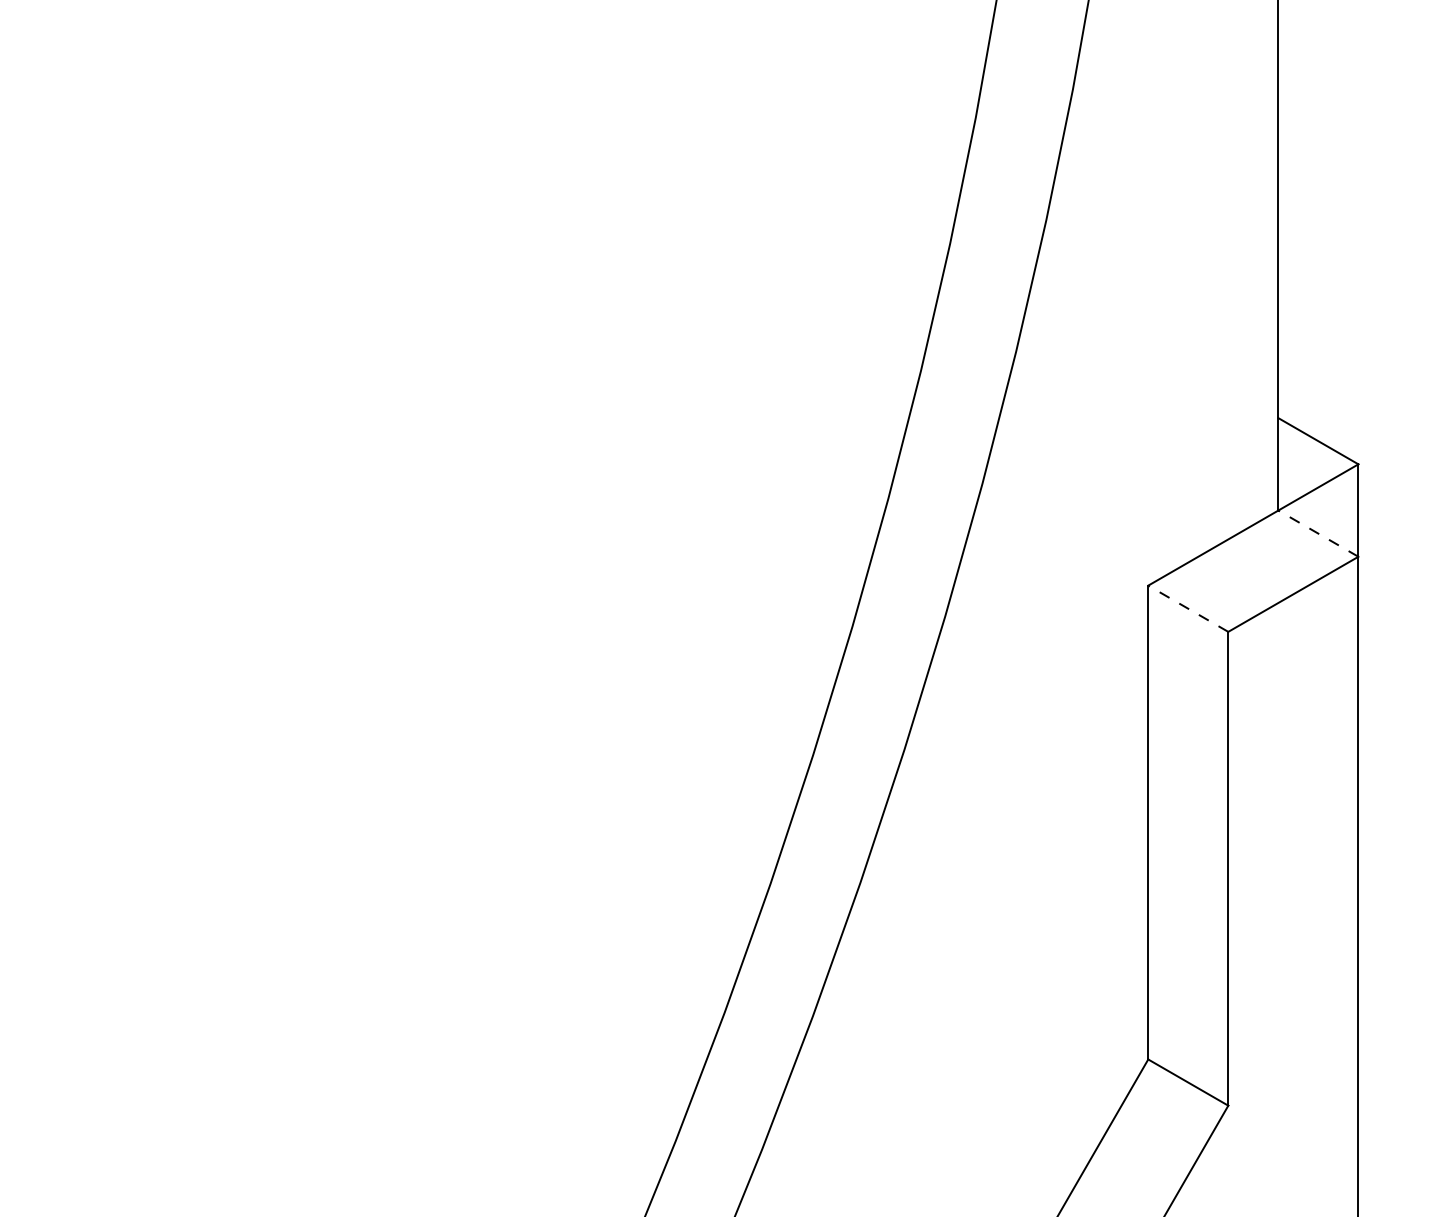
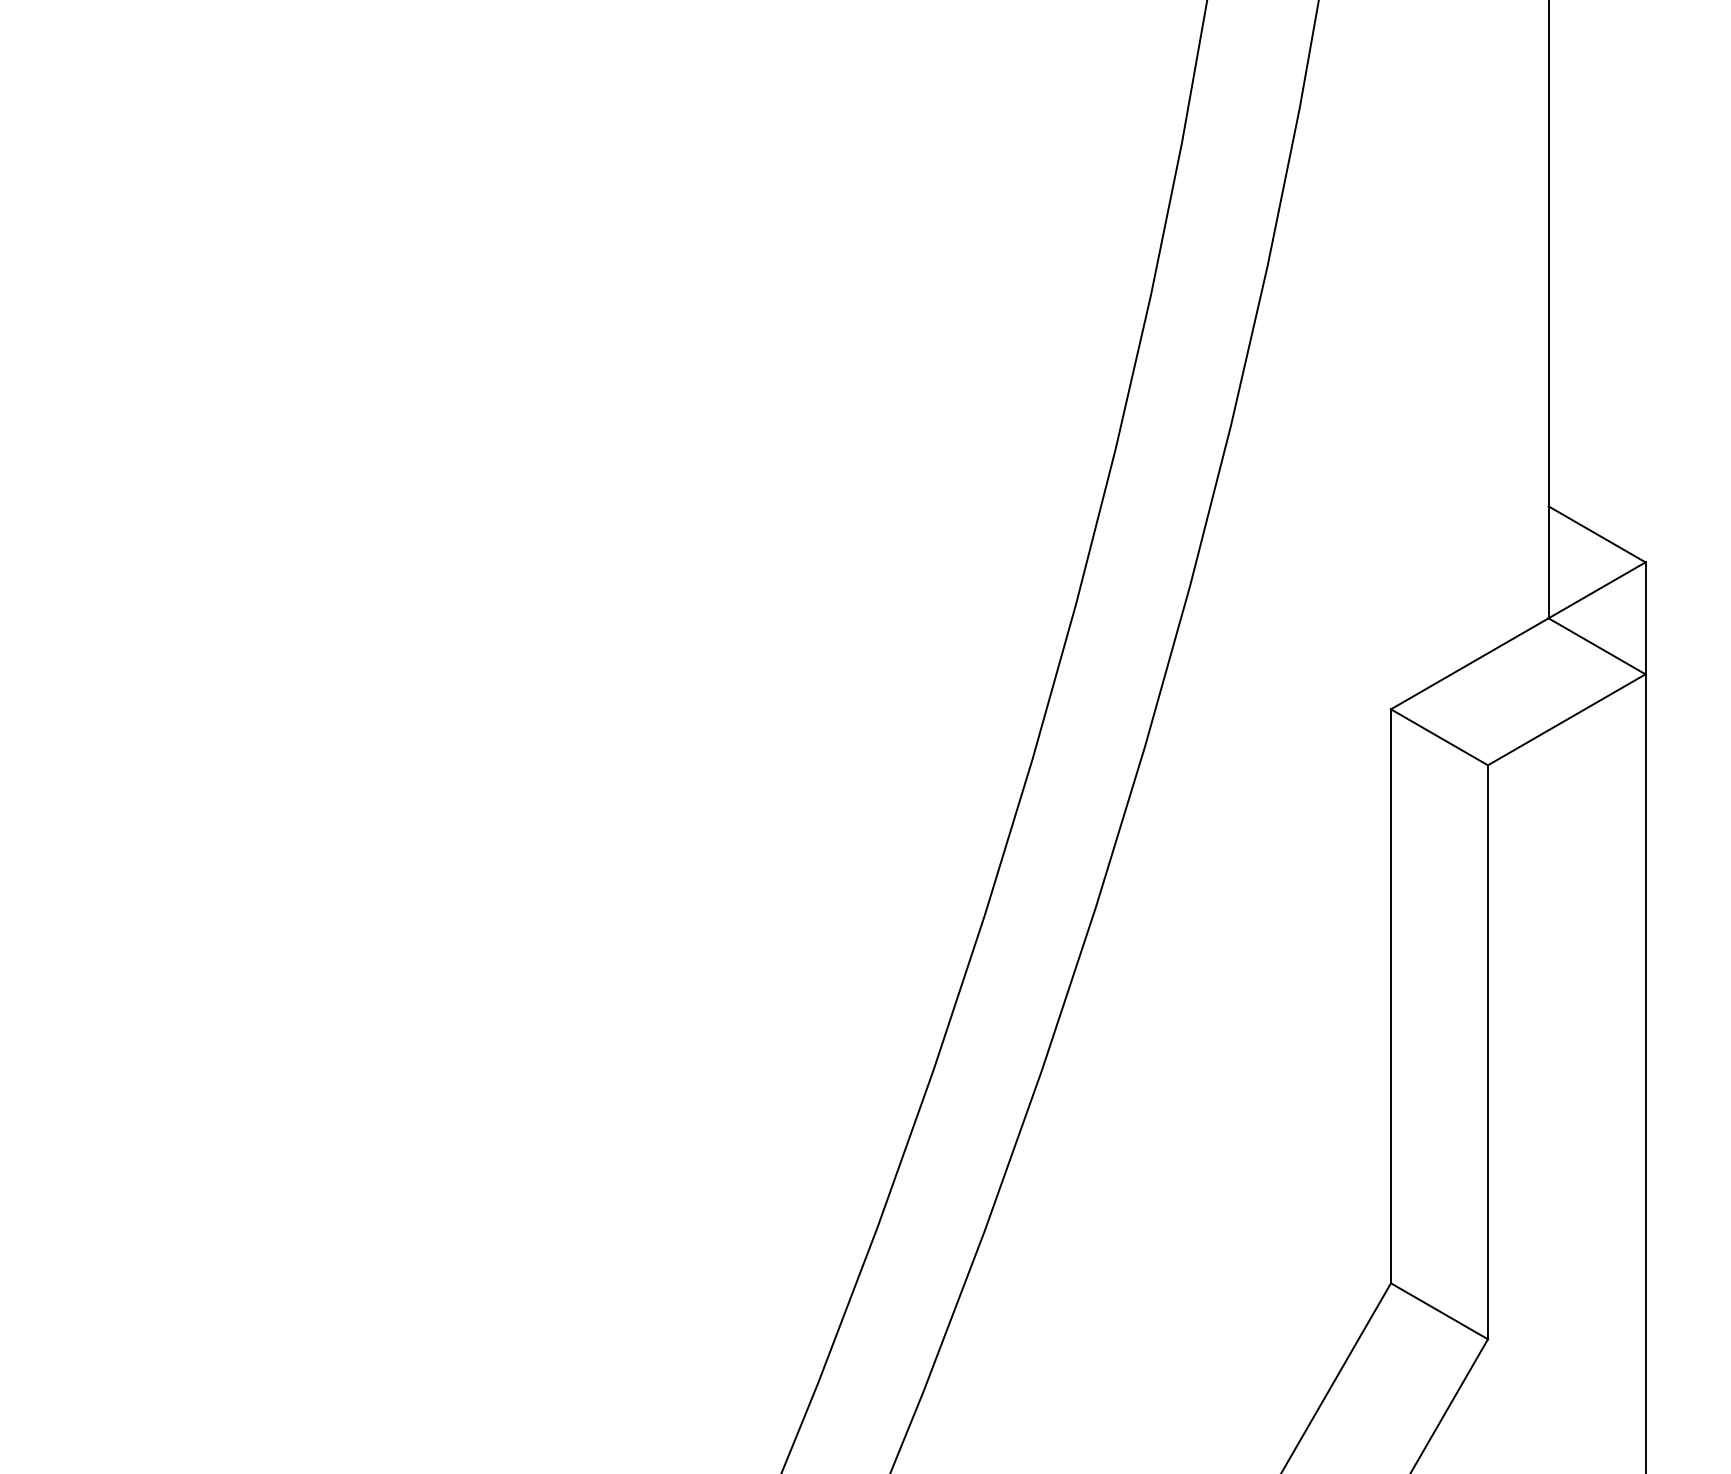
line: (1317, 533) -> (1595, 646), dashed -> solid
line: (1187, 608) -> (1438, 737), dashed -> solid

